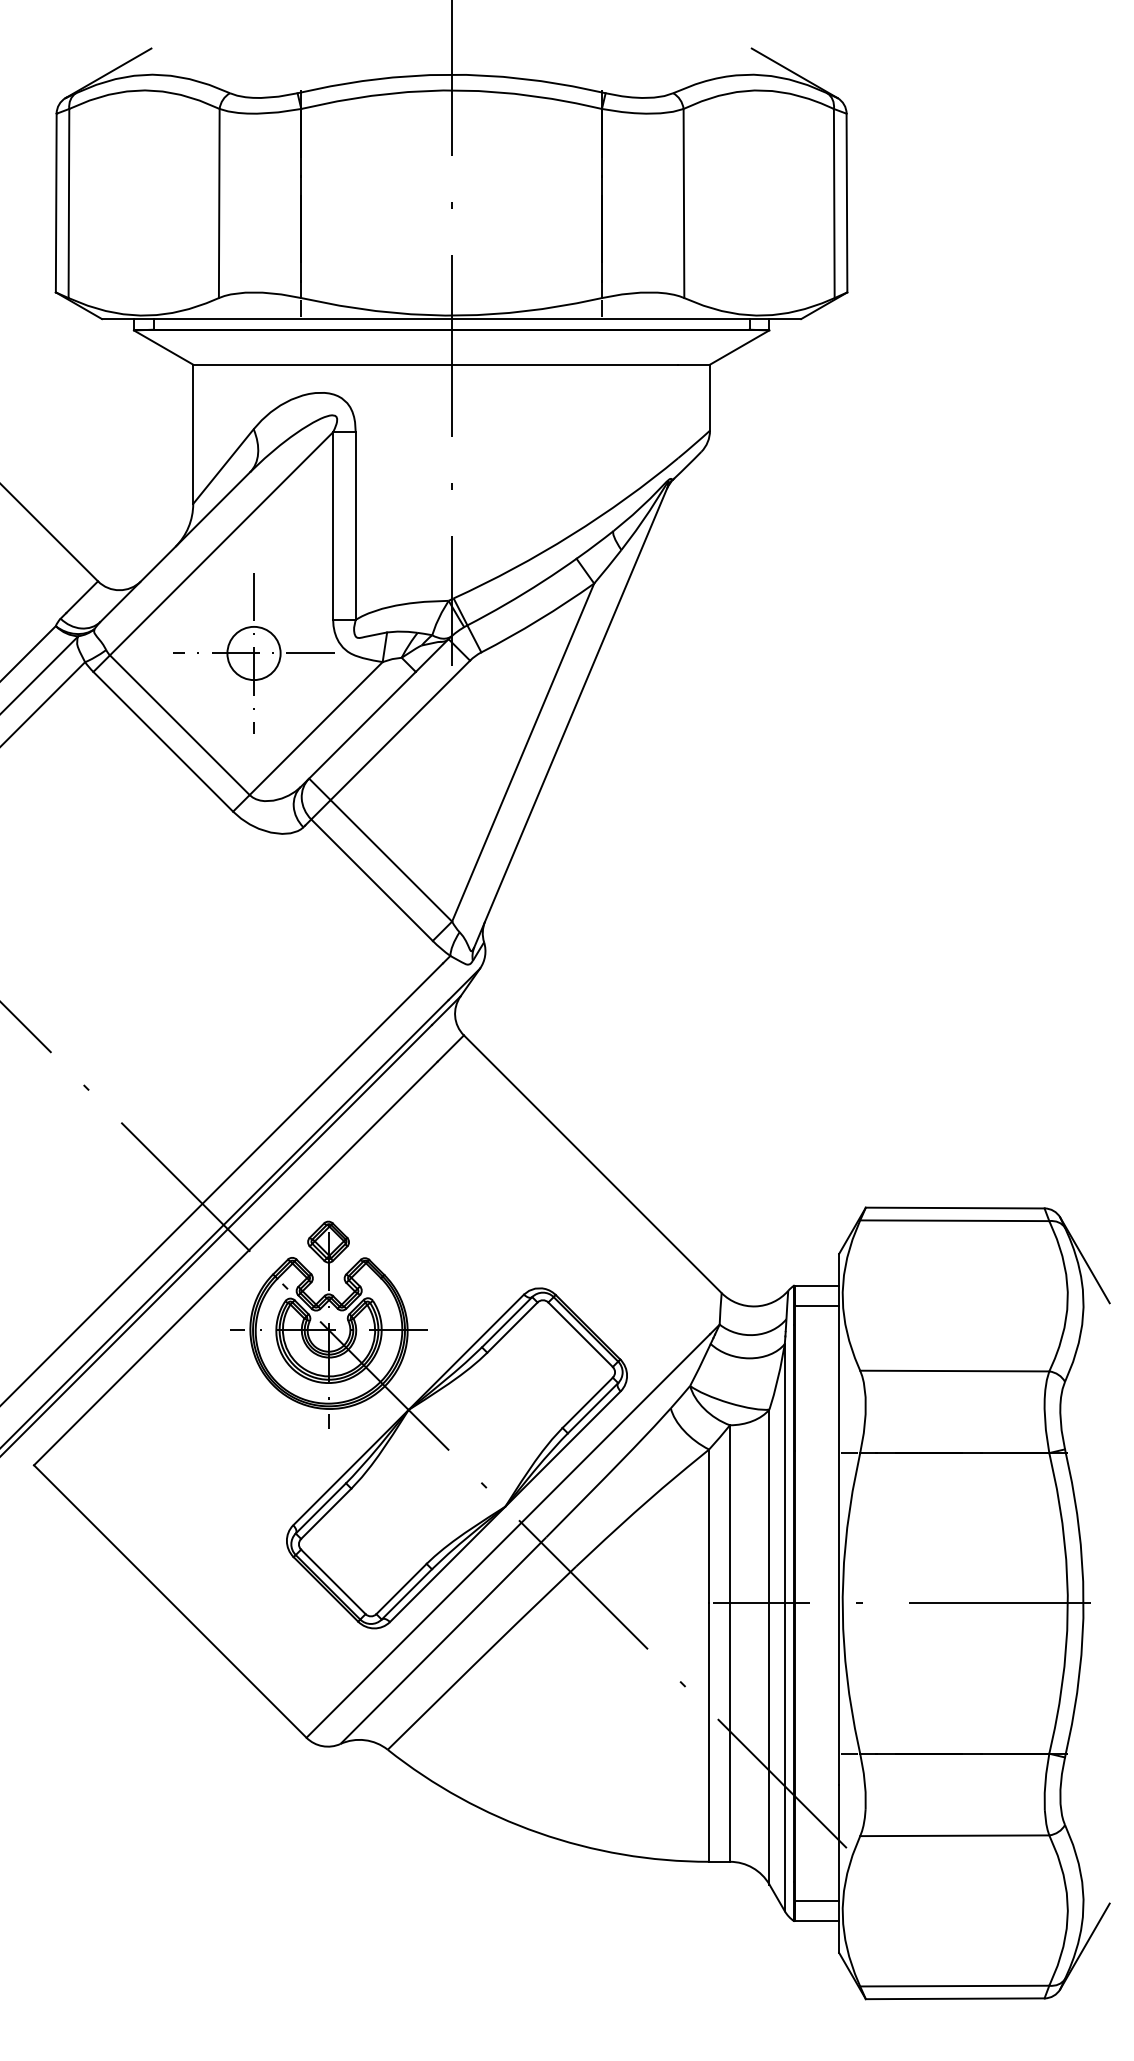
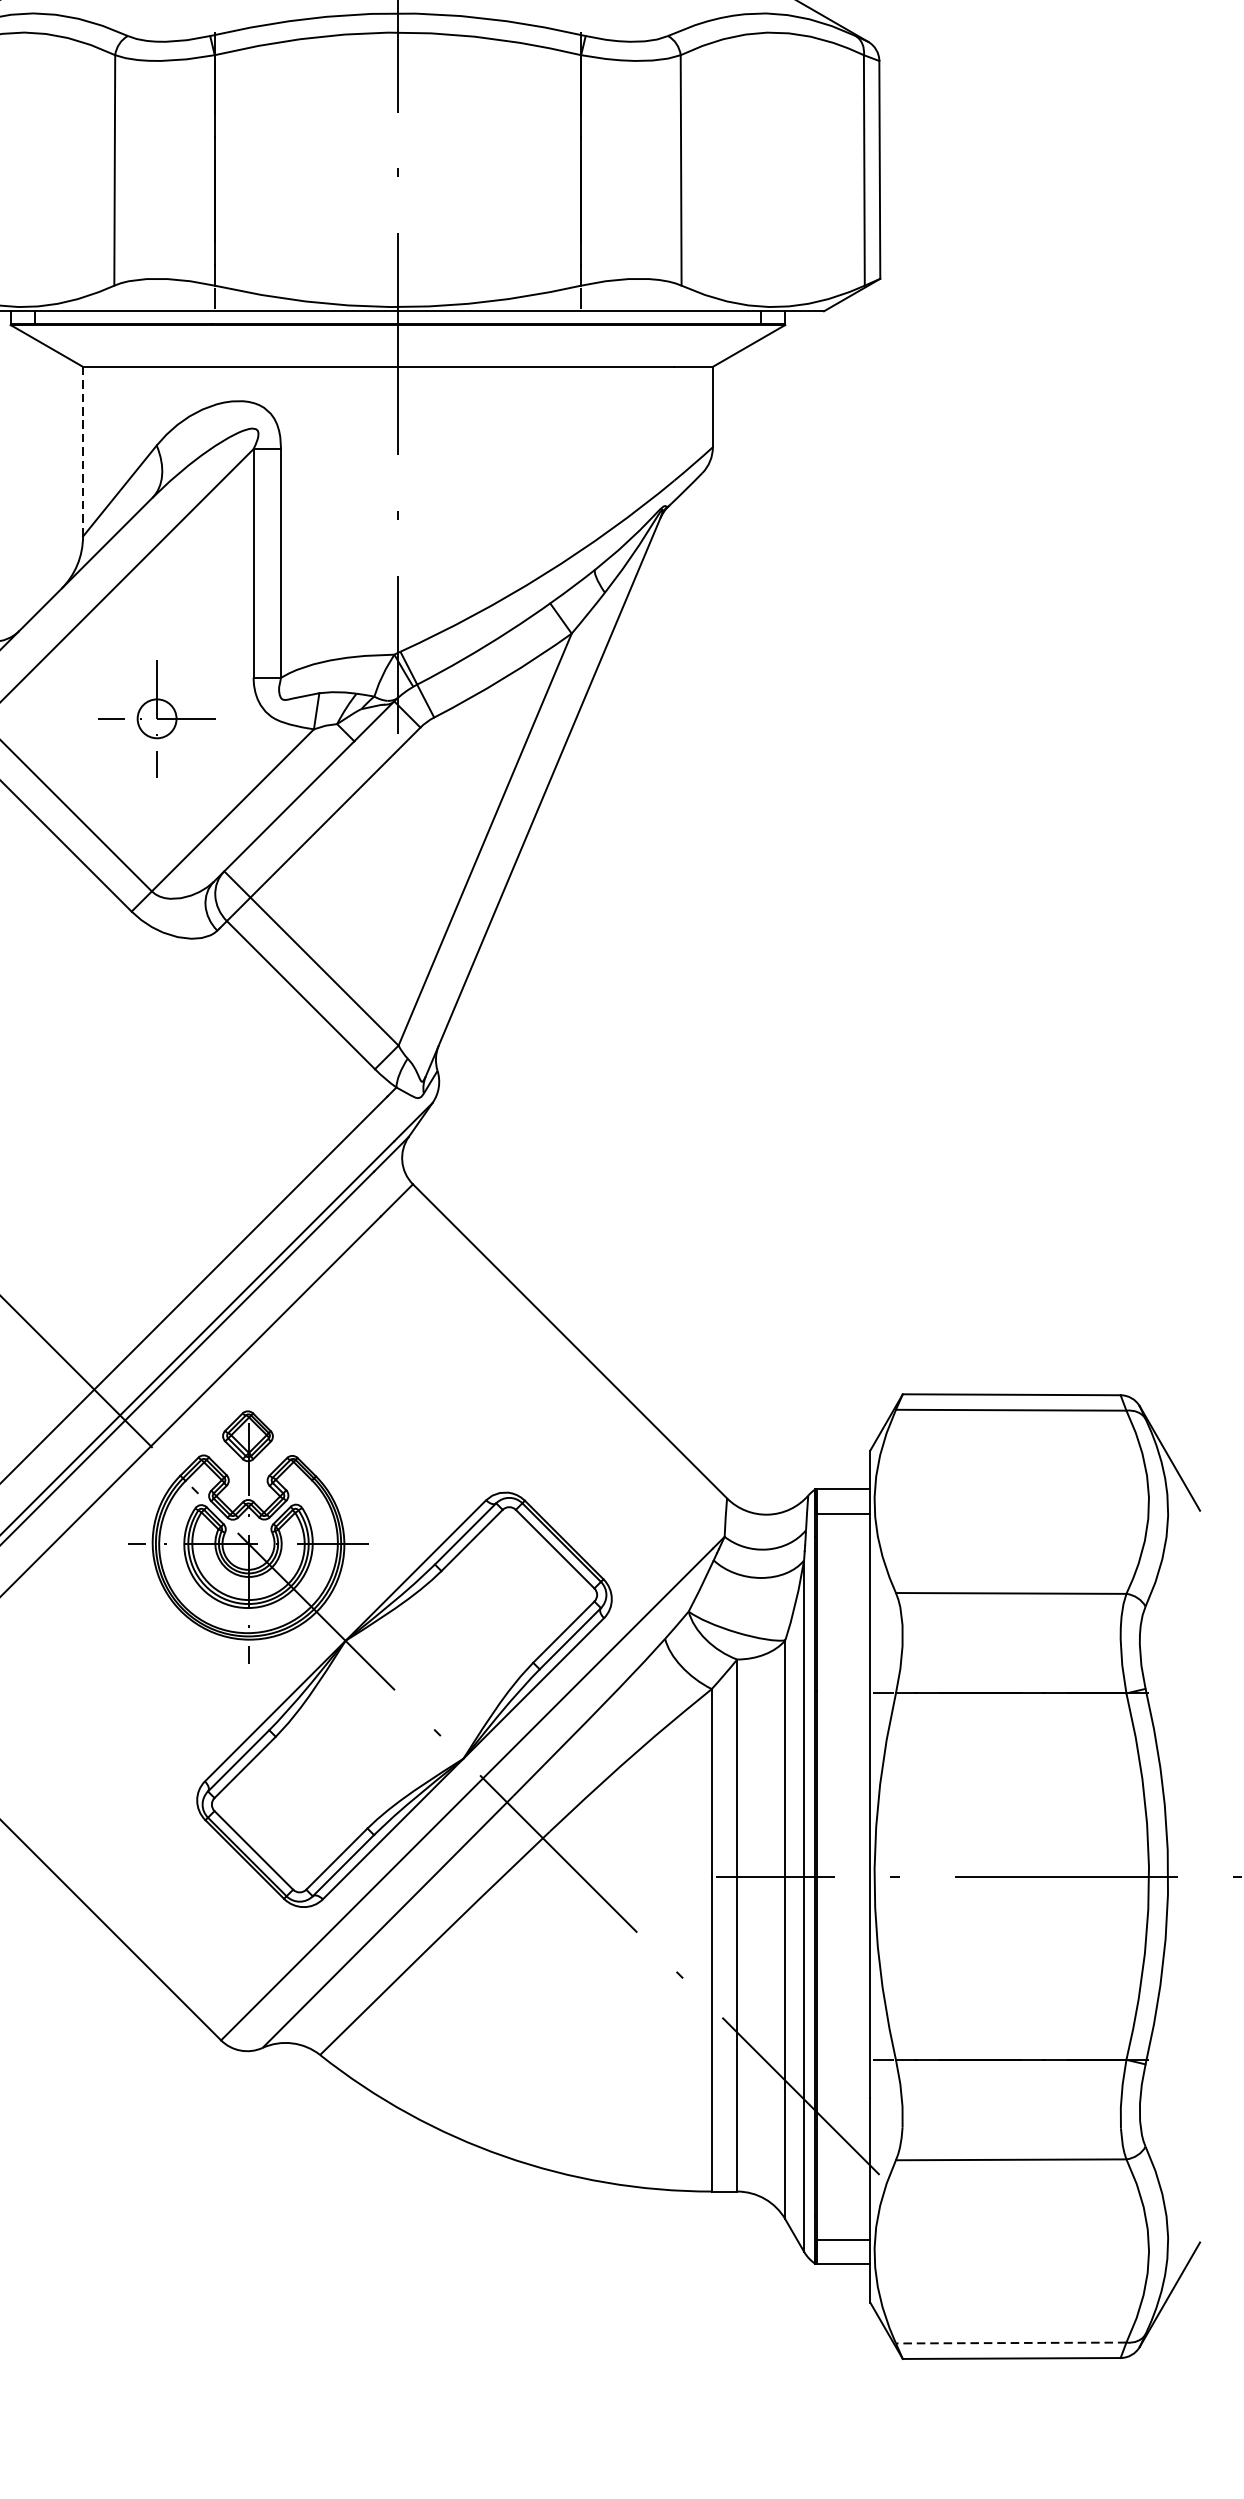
line: (193, 434) -> (83, 451), solid -> dashed
part: (253, 653) -> (156, 718), size x0.6
line: (954, 1986) -> (1010, 2343), solid -> dashed

